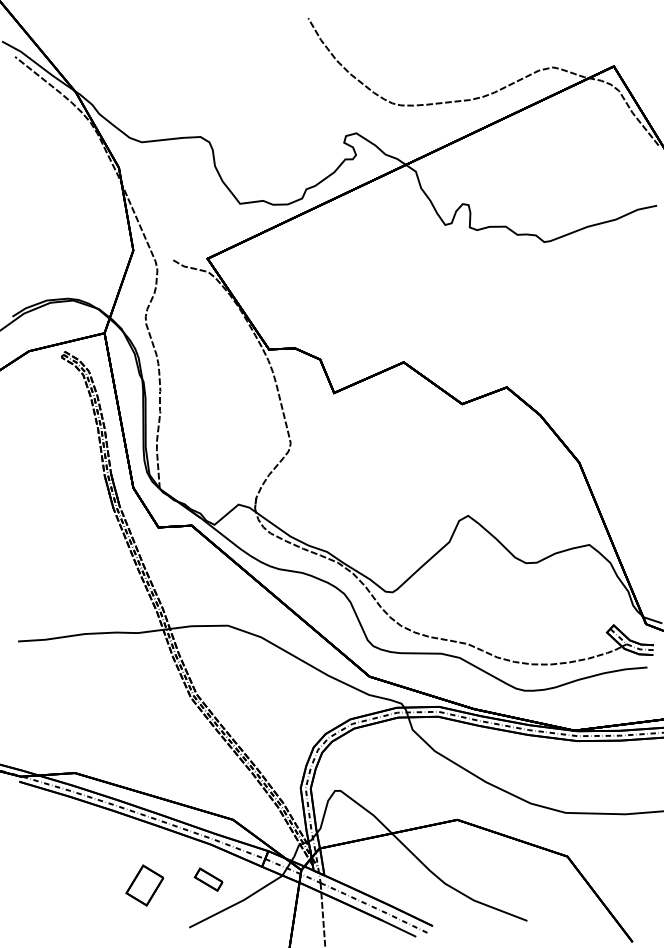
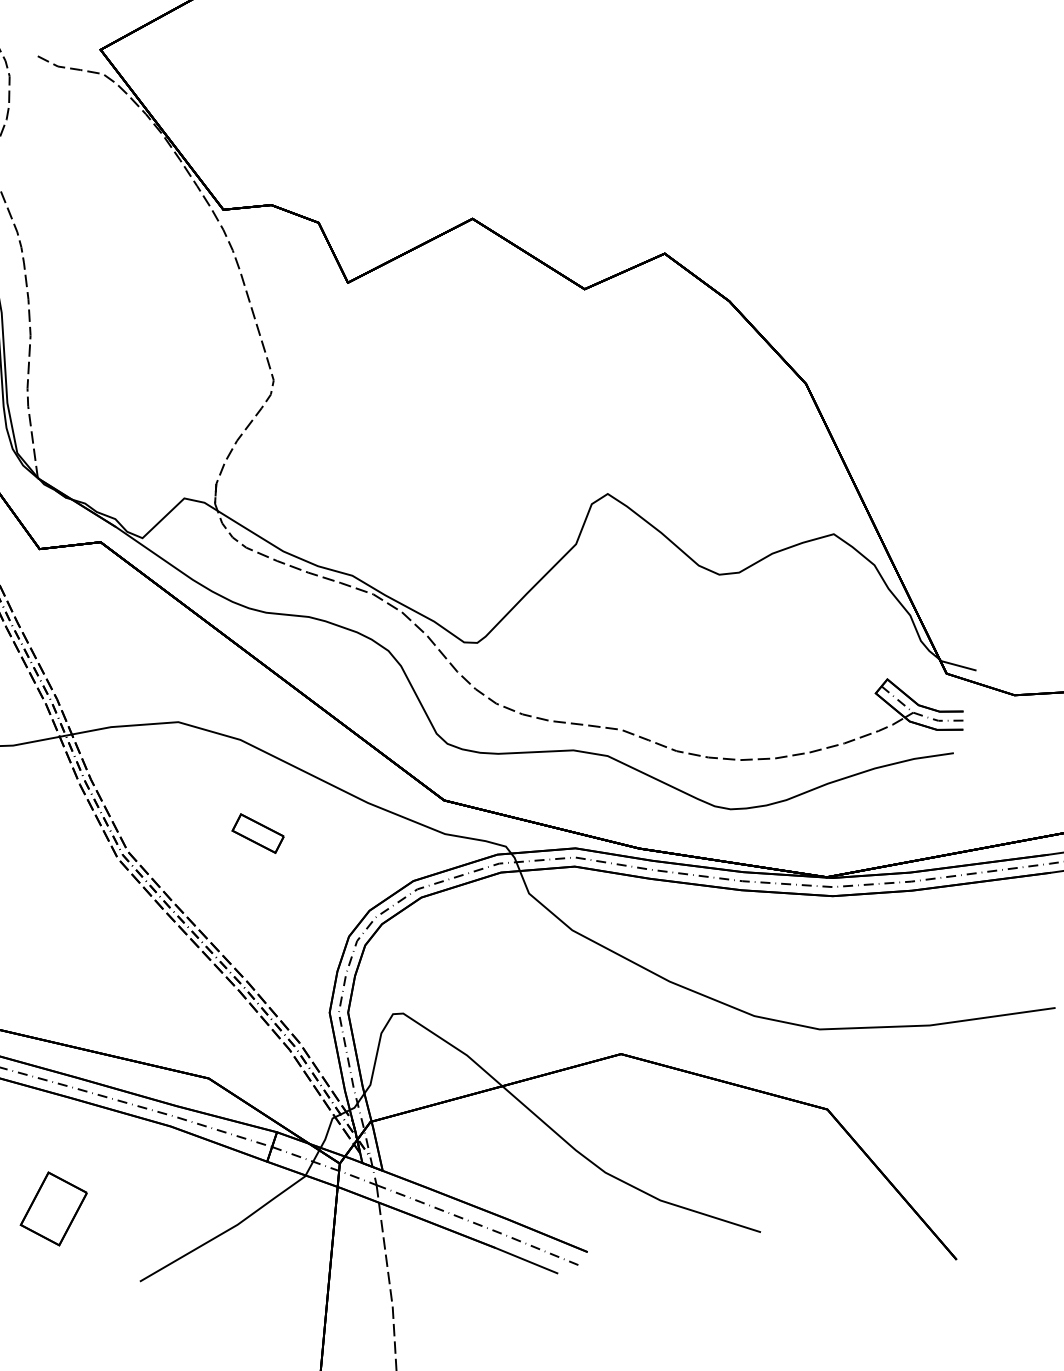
part: (208, 879) -> (257, 833), moved

